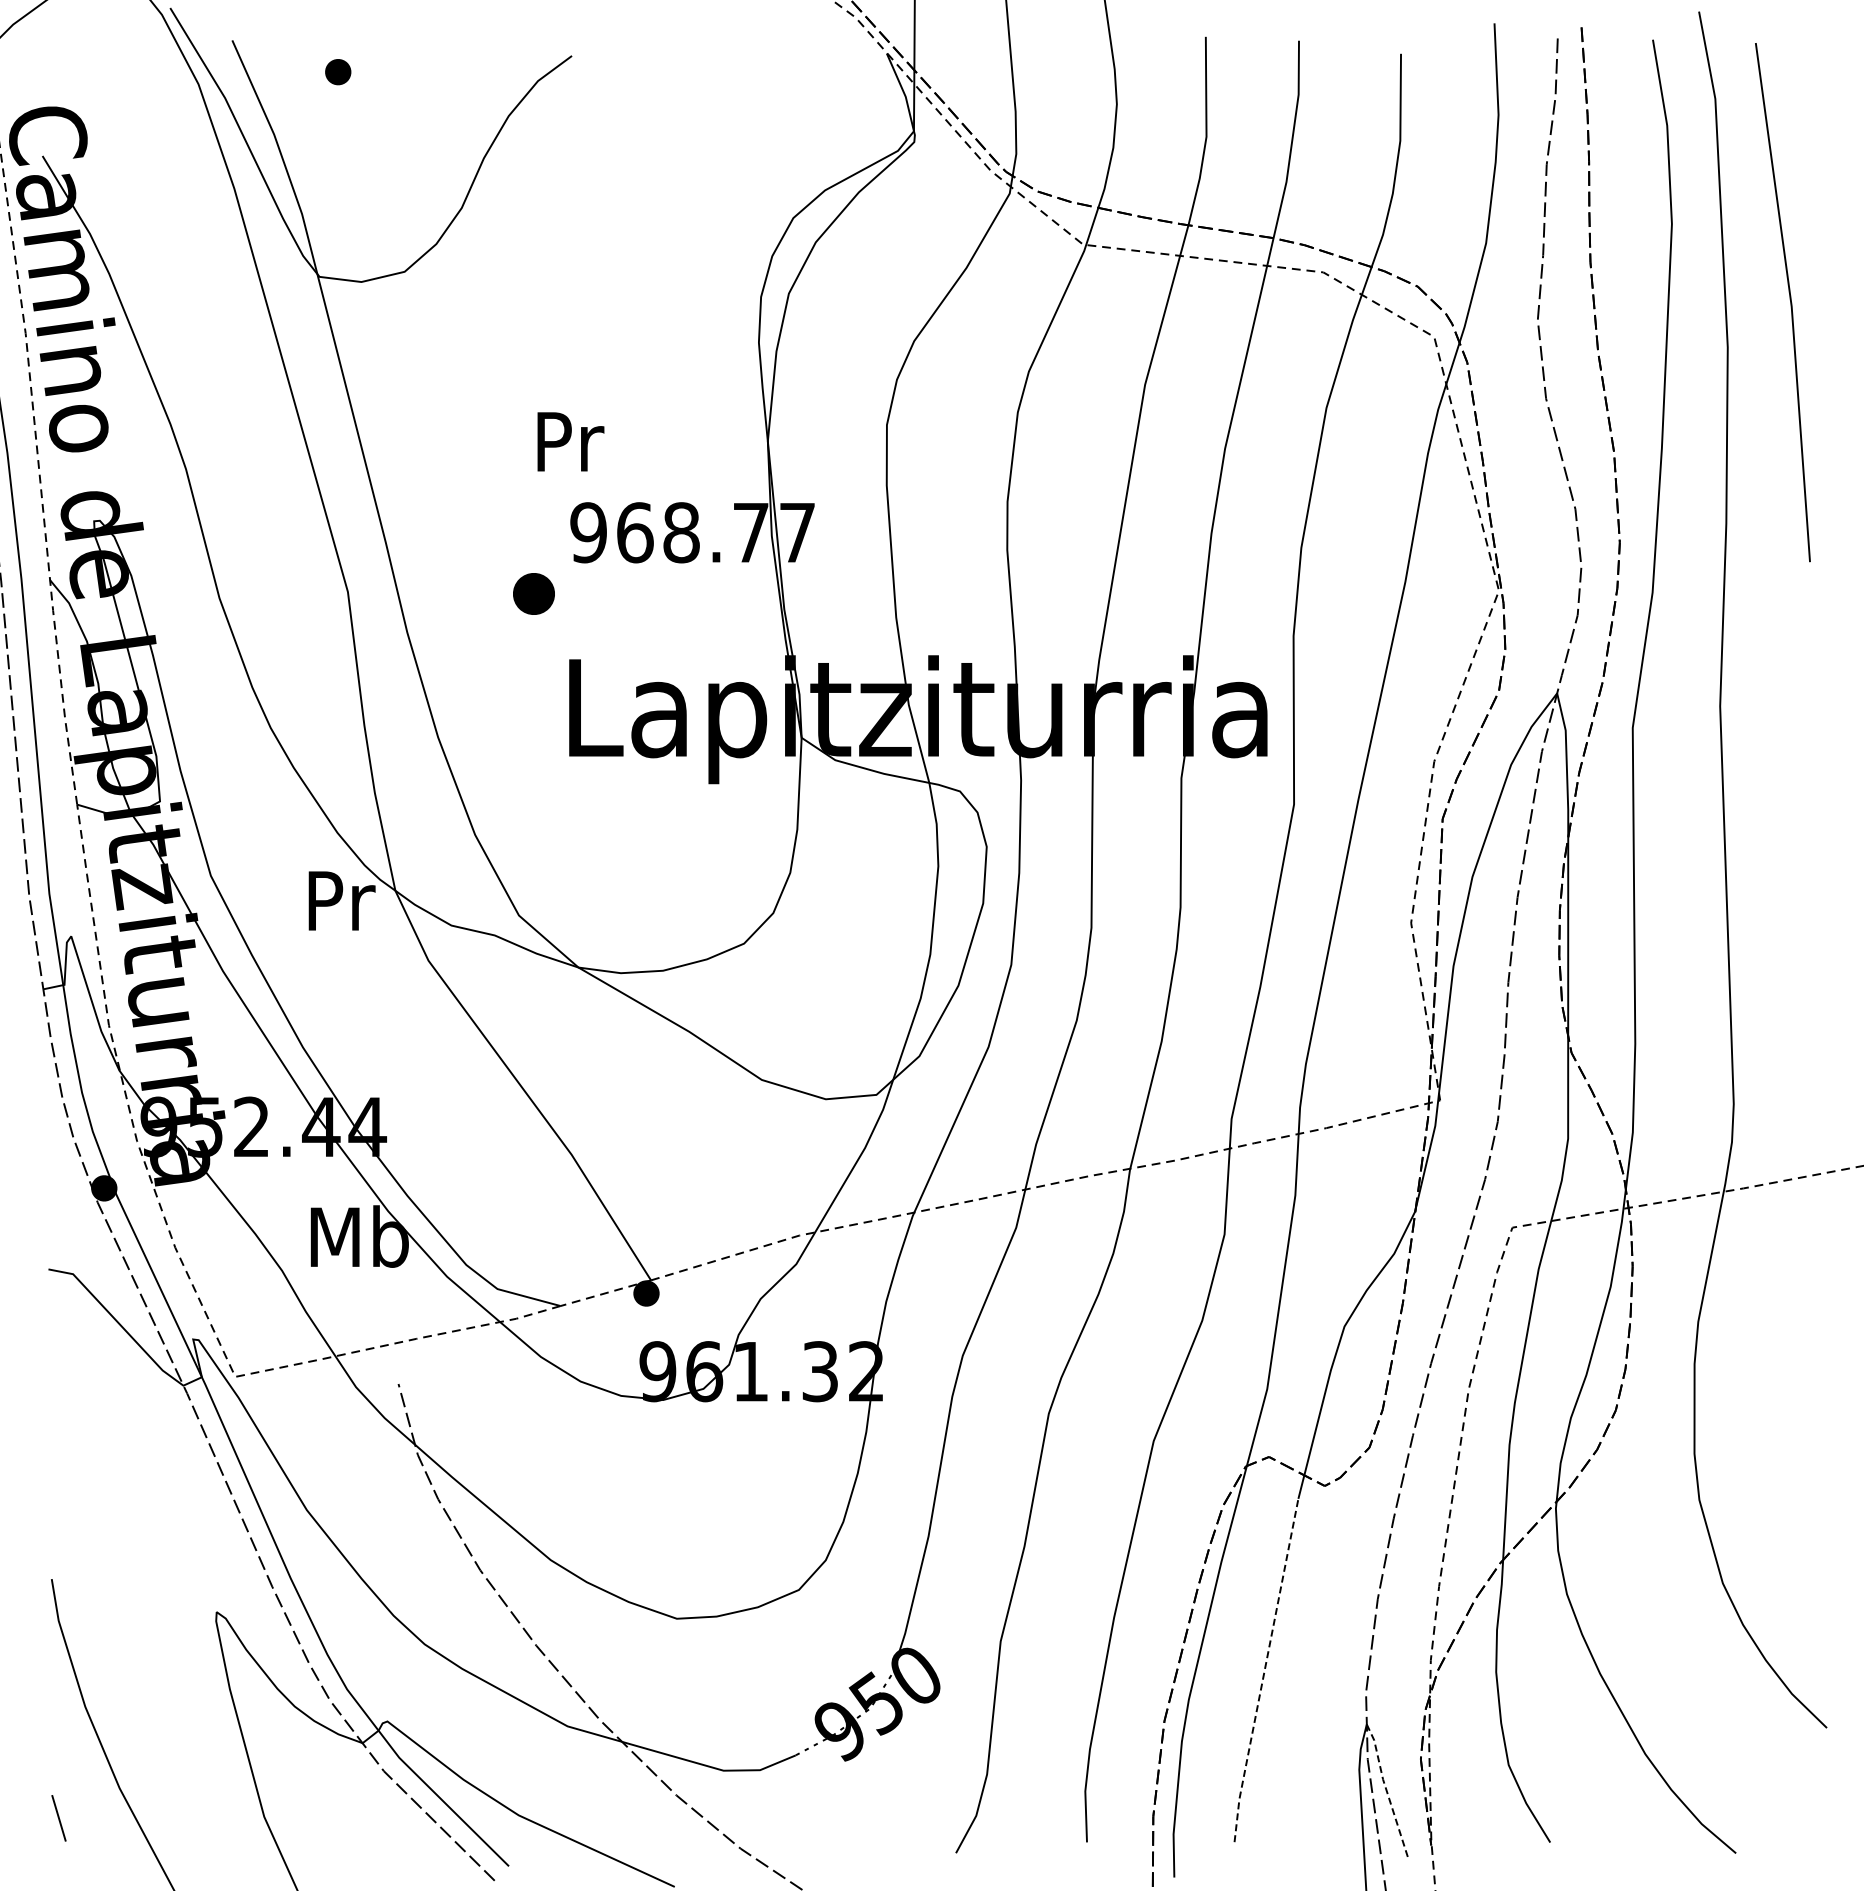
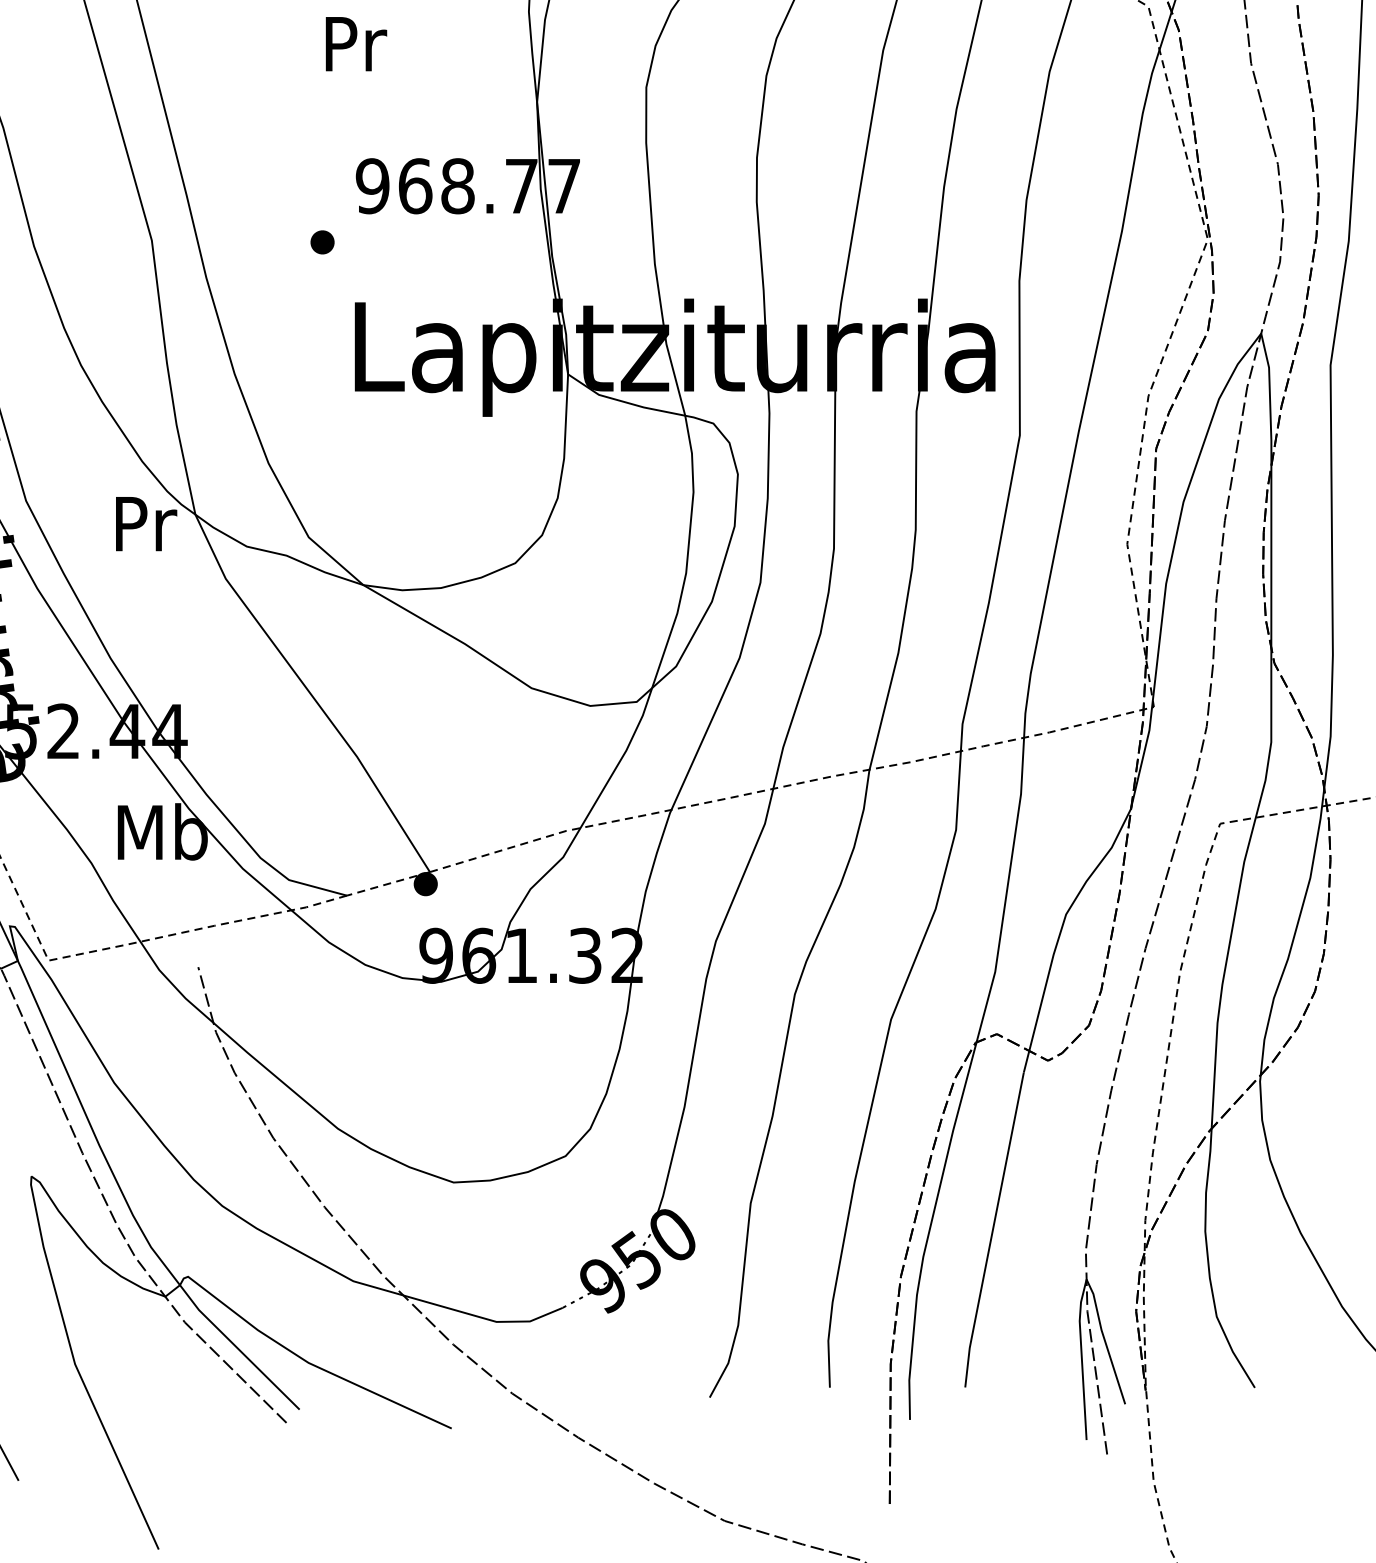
text: (570, 441) -> (356, 43), moved
part: (533, 593) -> (322, 241), size x0.62
line: (1264, 1670) -> (992, 1229), dashed -> solid
line: (1386, 1791) -> (1104, 1341), dashed -> solid

